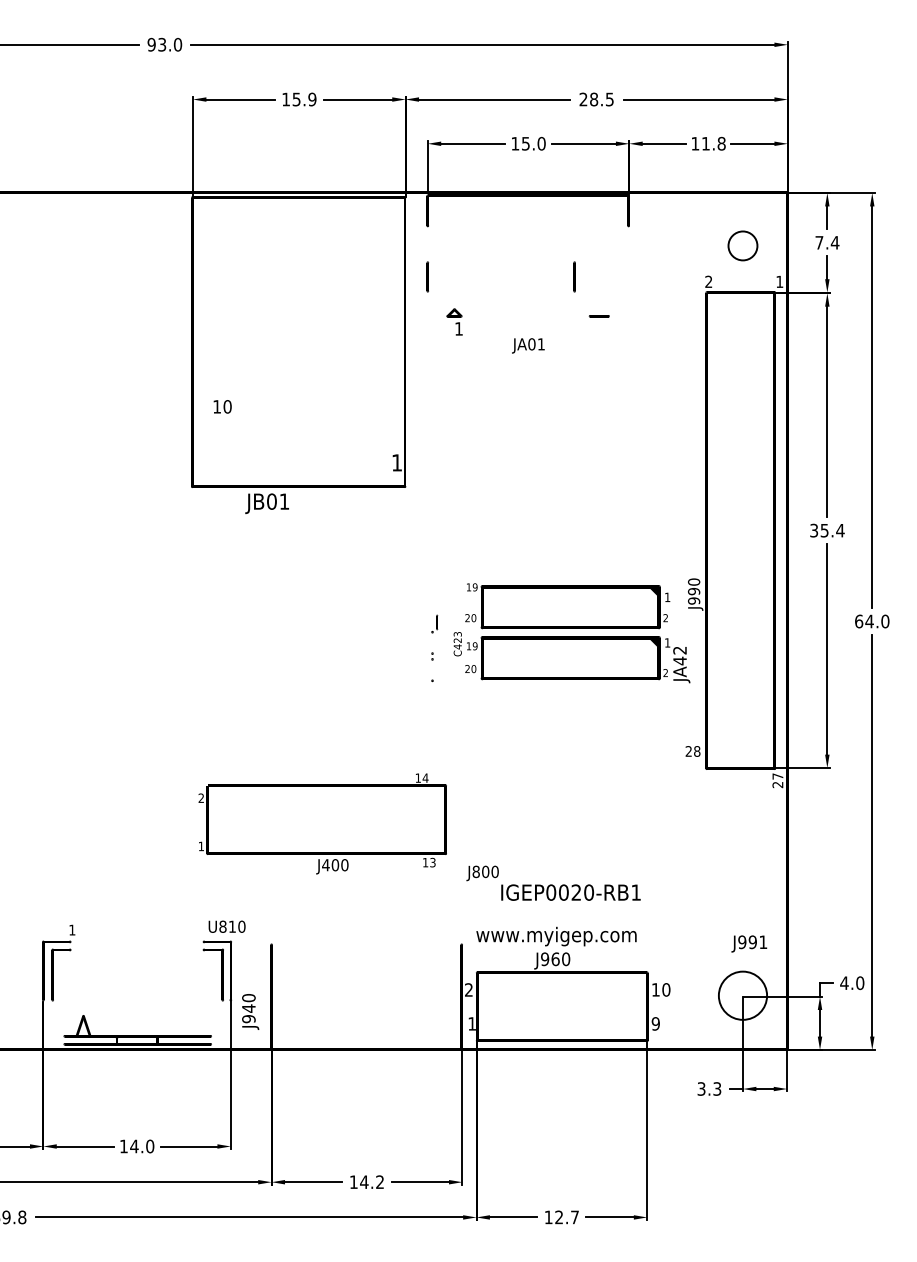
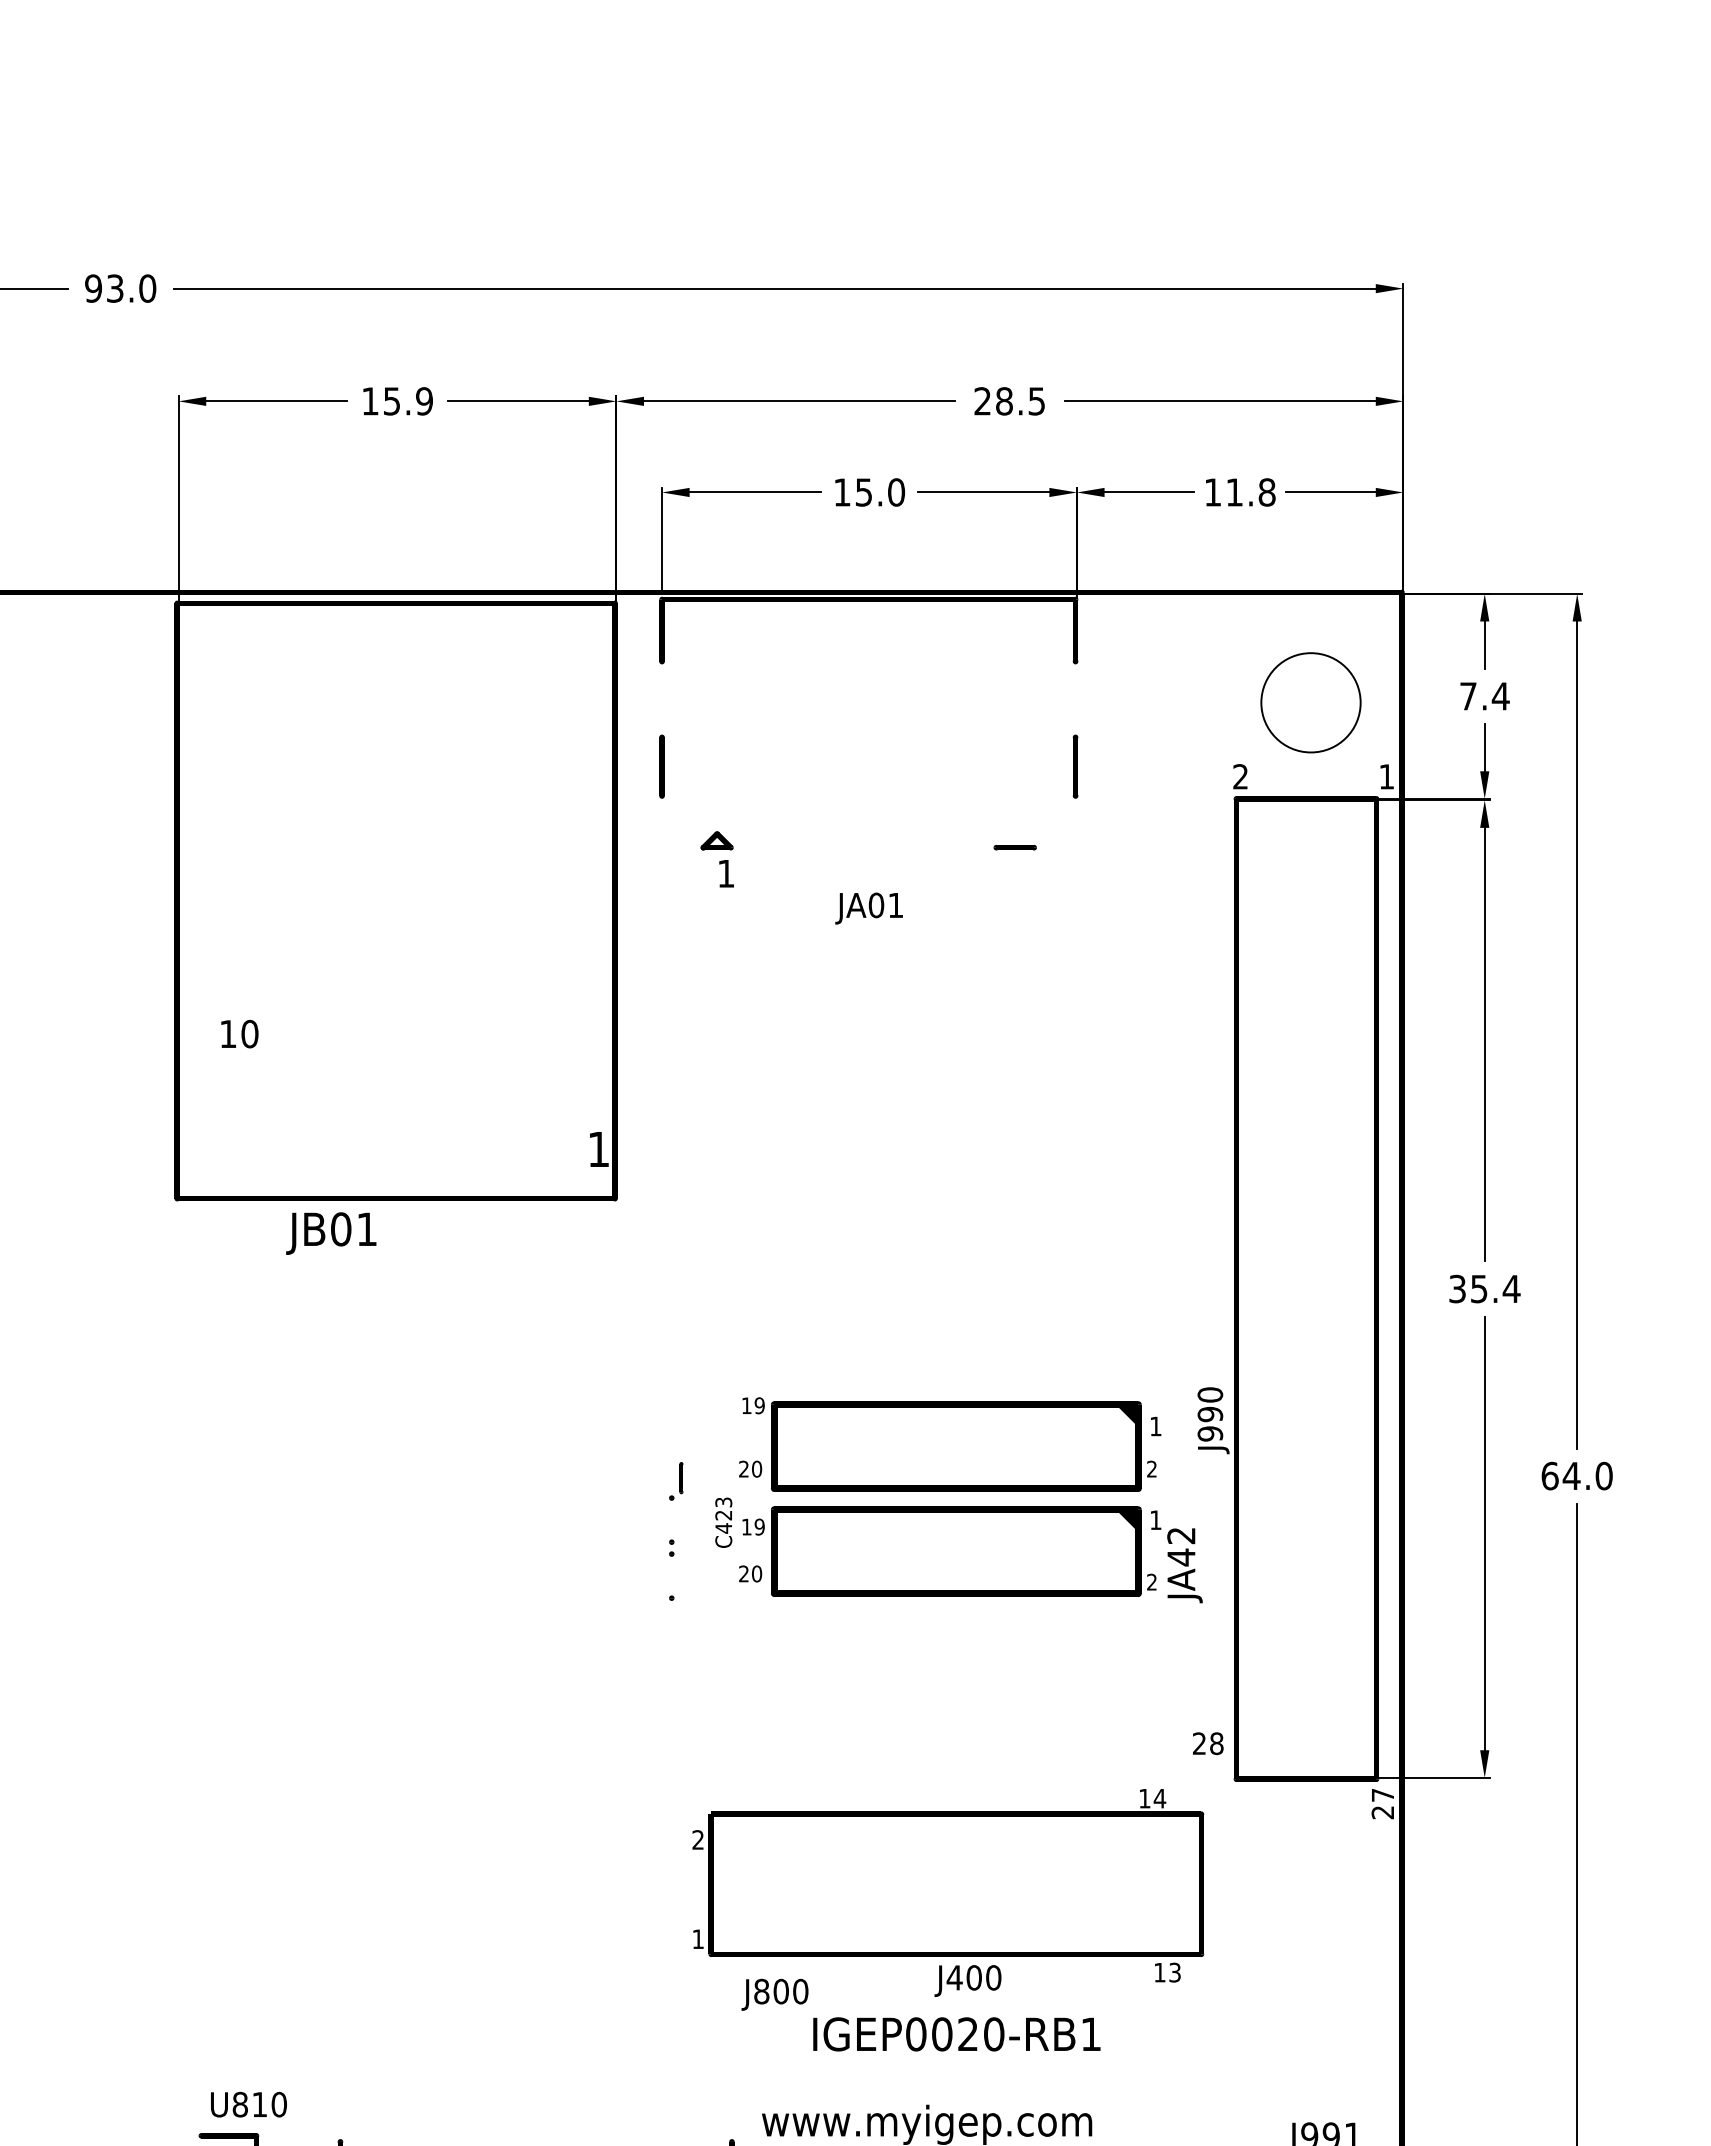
circle: (742, 245) -> (1310, 701), size x1.67
line: (574, 276) -> (1075, 765), moved
text: (322, 823) -> (947, 1891), moved

